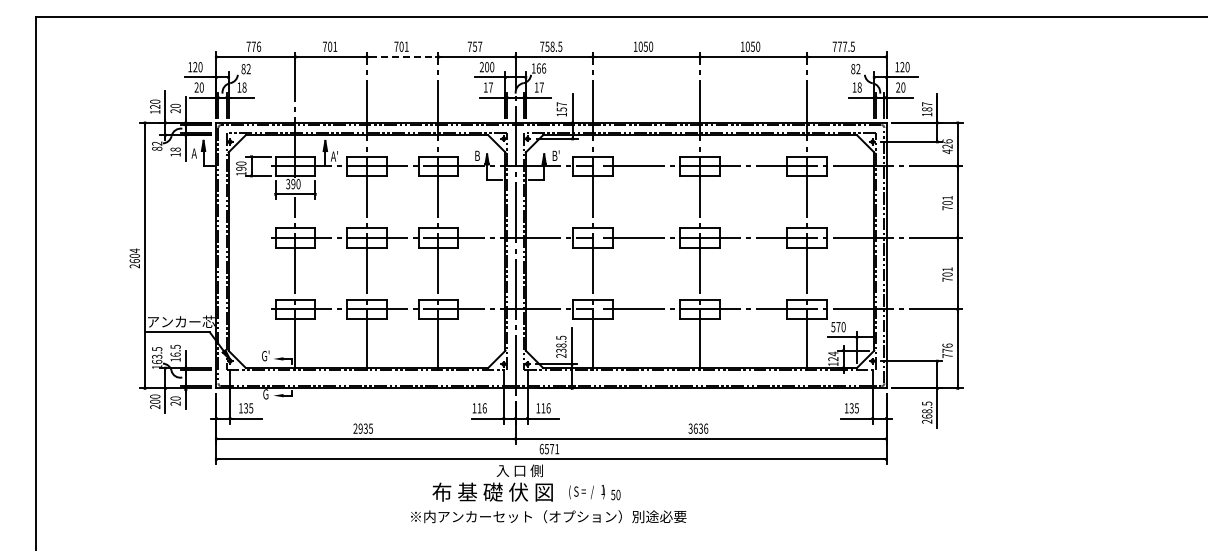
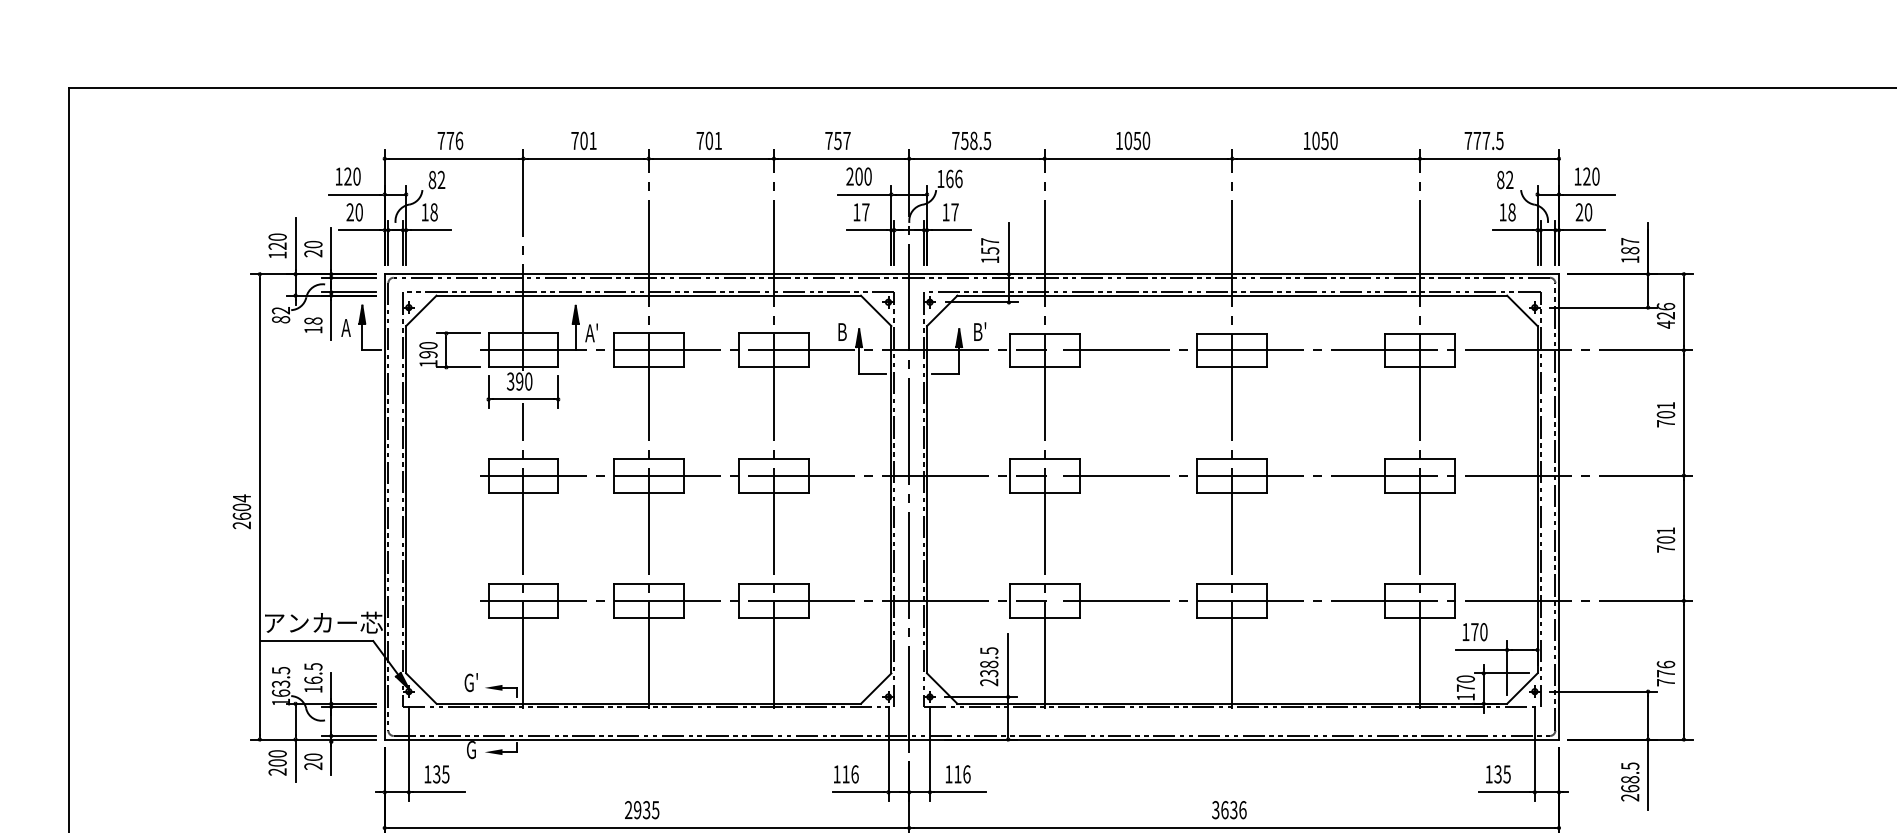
line: (403, 56) -> (712, 157), dashed -> solid
text: (833, 327) -> (1466, 632), 570 -> 170
text: (833, 356) -> (1466, 683), 124 -> 170

